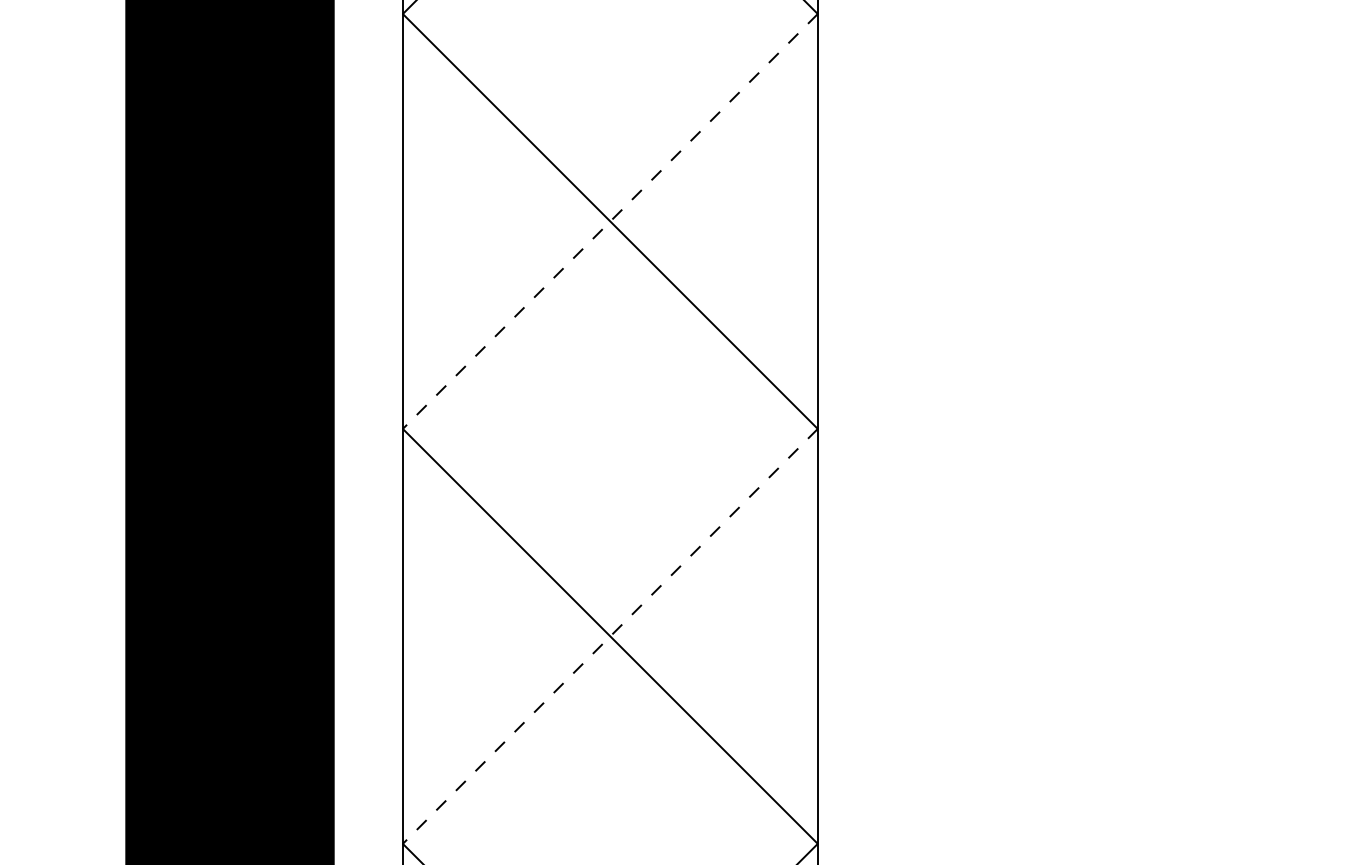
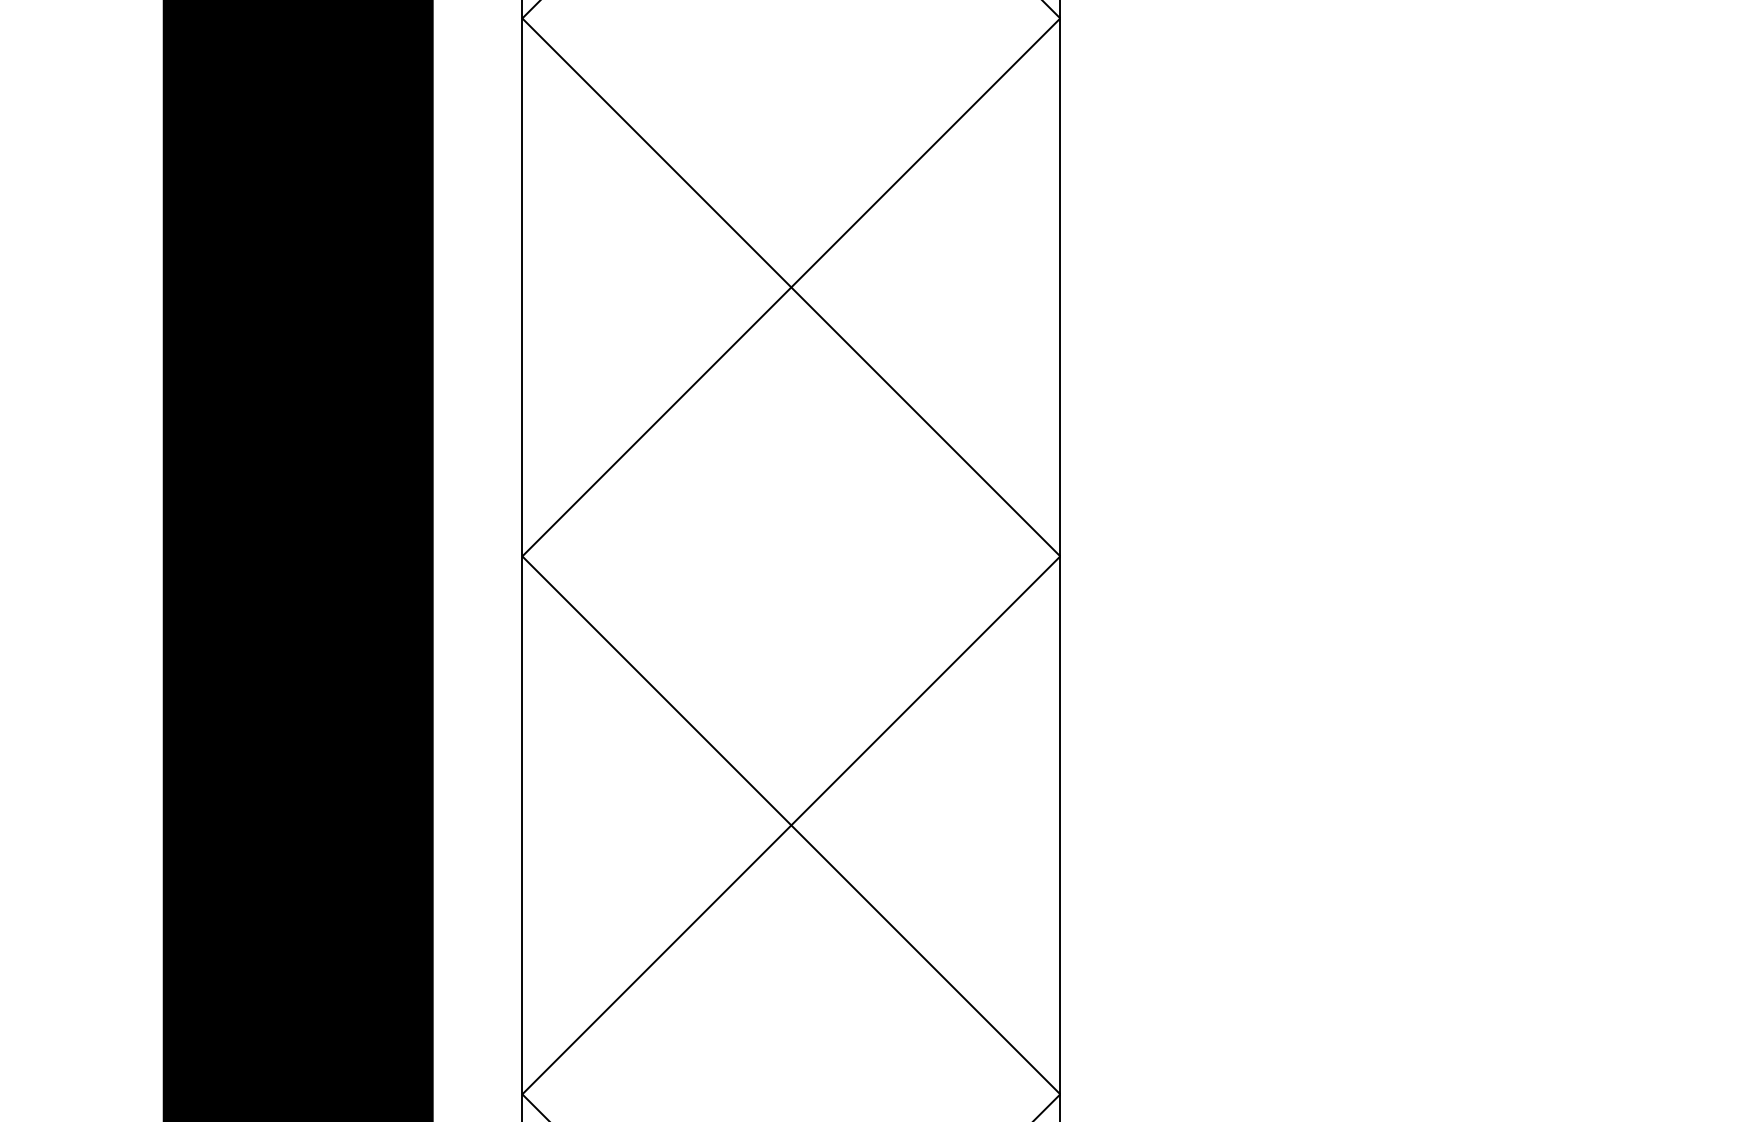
line: (609, 221) -> (790, 287), dashed -> solid
line: (609, 636) -> (790, 825), dashed -> solid

